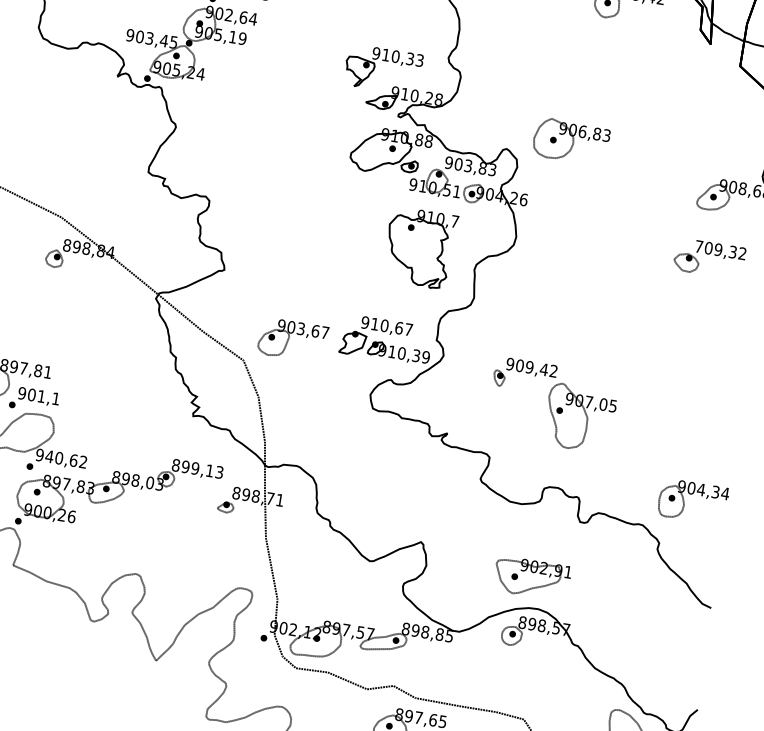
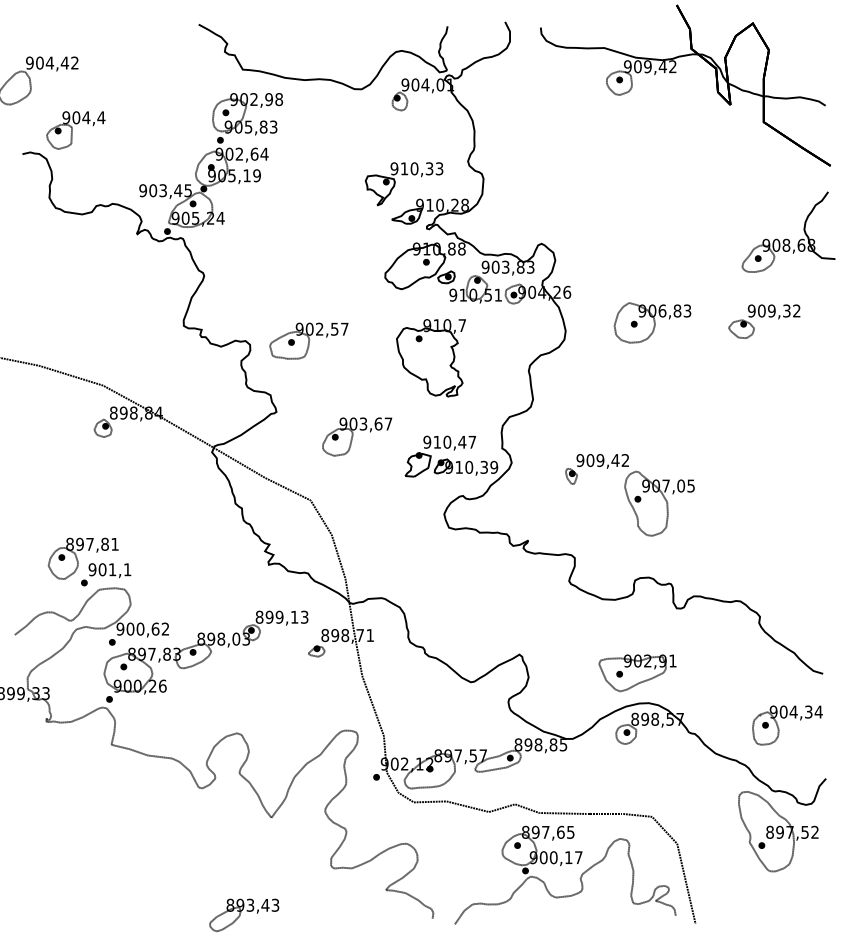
part: (571, 141) -> (652, 322), moved
part: (266, 205) -> (308, 340), added
text: (698, 246) -> (751, 310), 709,32 -> 909,32
part: (419, 248) -> (430, 358), moved
text: (399, 327) -> (462, 441), 910,67 -> 910,47
part: (293, 339) -> (357, 436), moved
text: (49, 456) -> (130, 628), 940,62 -> 900,62
part: (692, 494) -> (785, 718), moved

